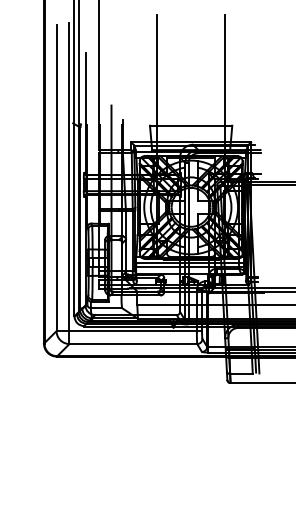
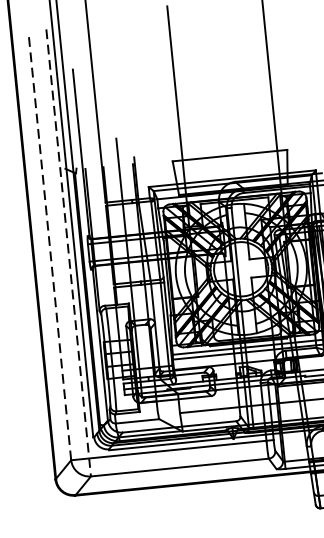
line: (56, 178) -> (49, 247), solid -> dashed
line: (69, 183) -> (68, 252), solid -> dashed

